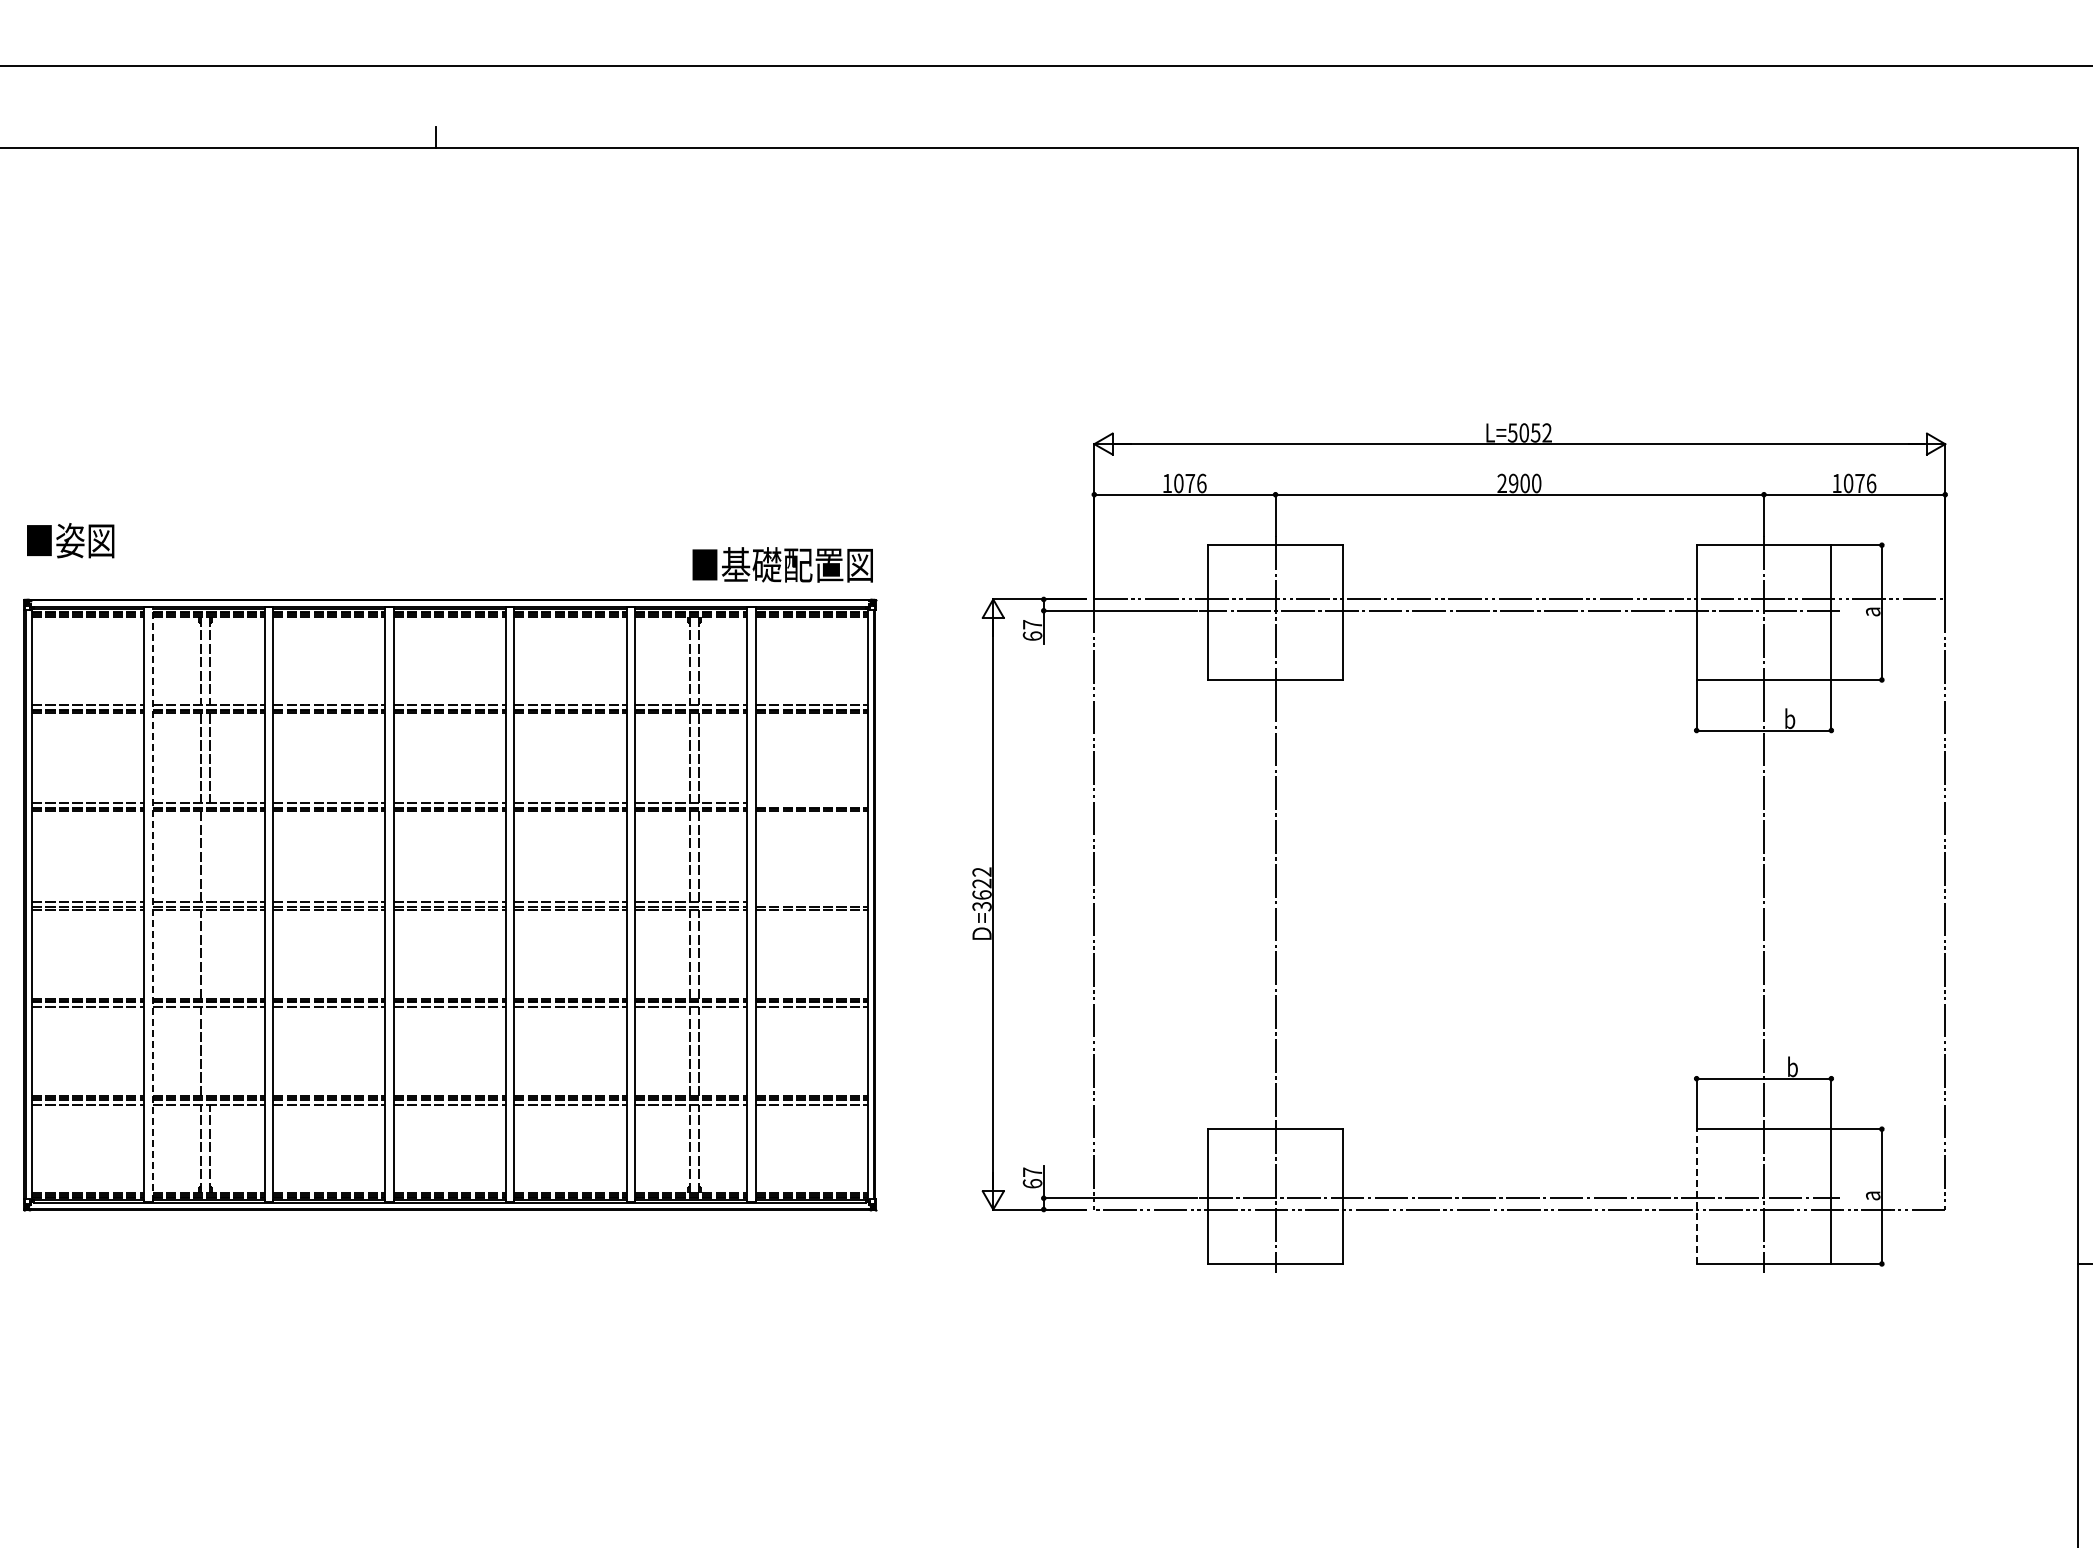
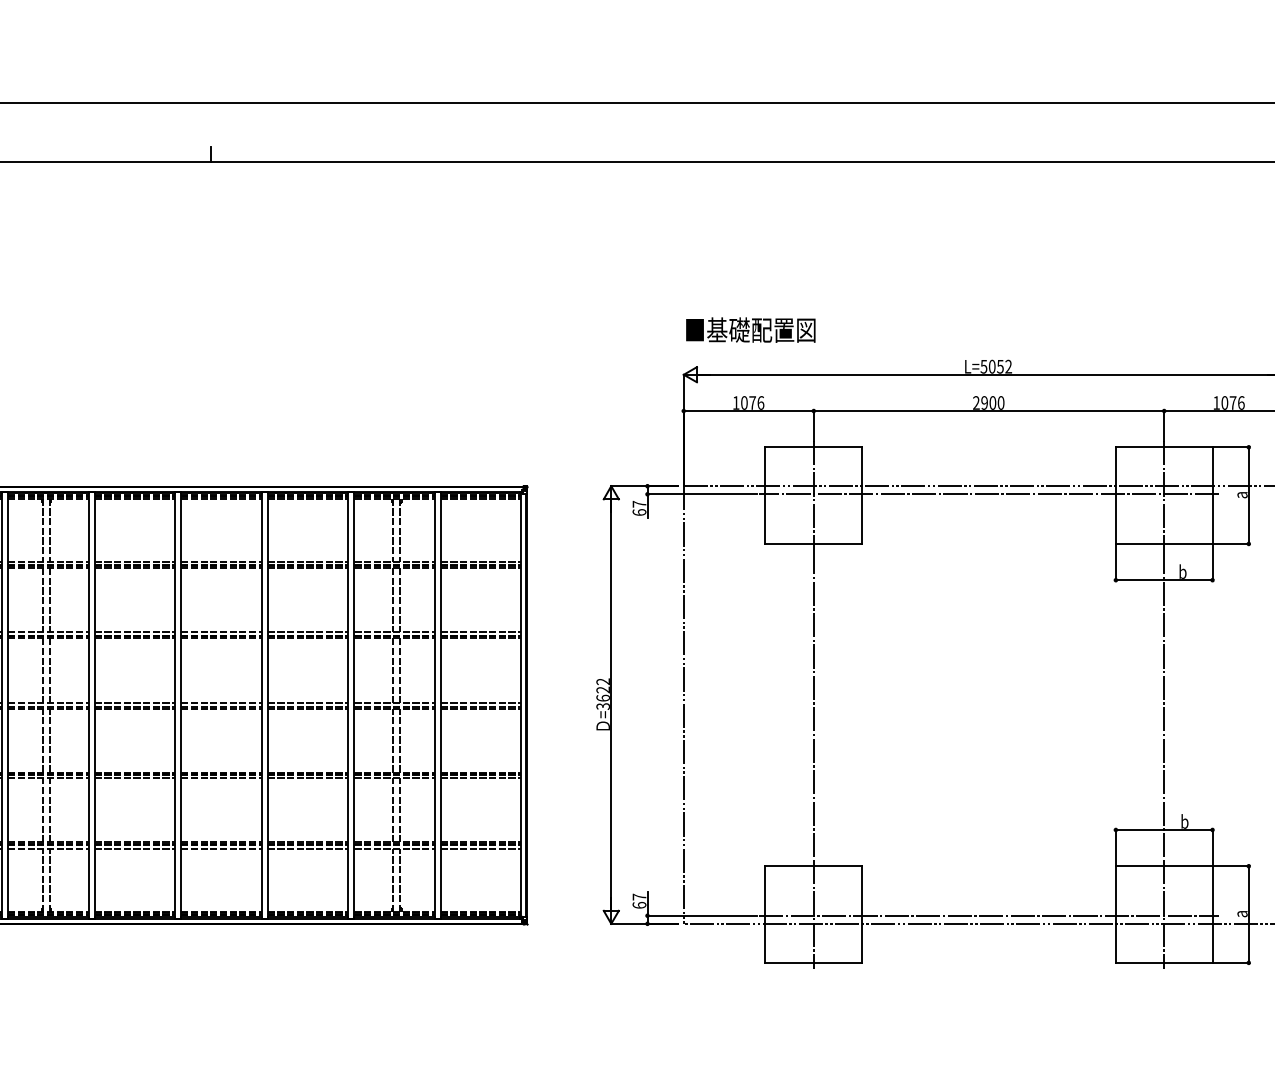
text: (782, 564) -> (750, 329), moved
line: (811, 802) -> (480, 631), added
line: (210, 856) -> (49, 670), added
line: (811, 902) -> (480, 703), added
line: (152, 904) -> (8, 705), dashed -> solid
line: (210, 953) -> (49, 740), added
line: (210, 1051) -> (49, 810), added
line: (1696, 1196) -> (1115, 914), dashed -> solid

